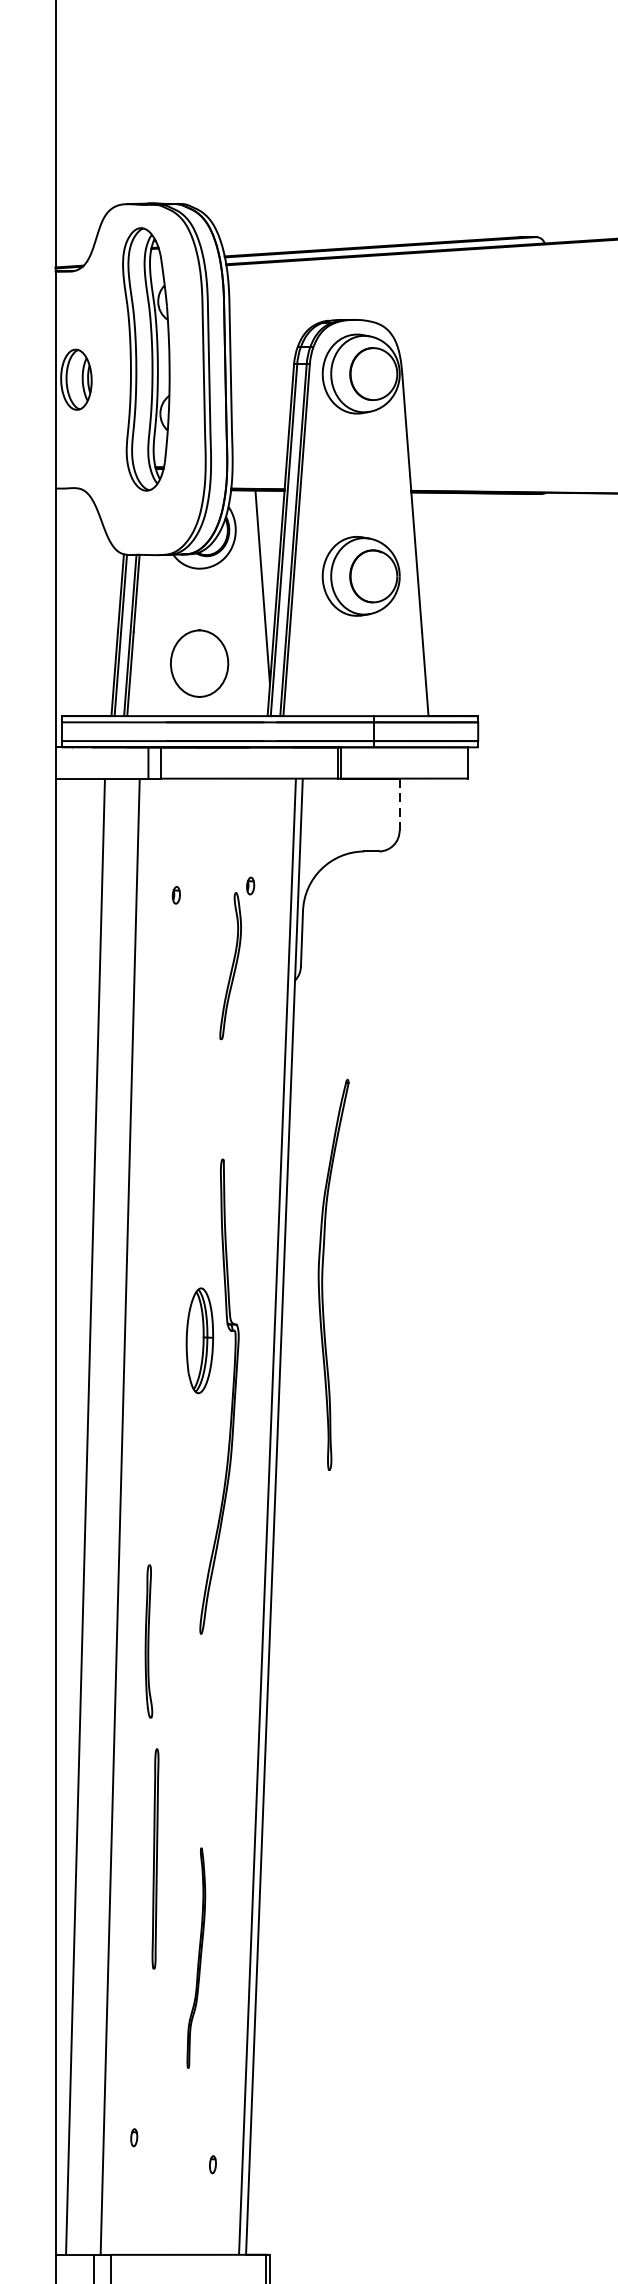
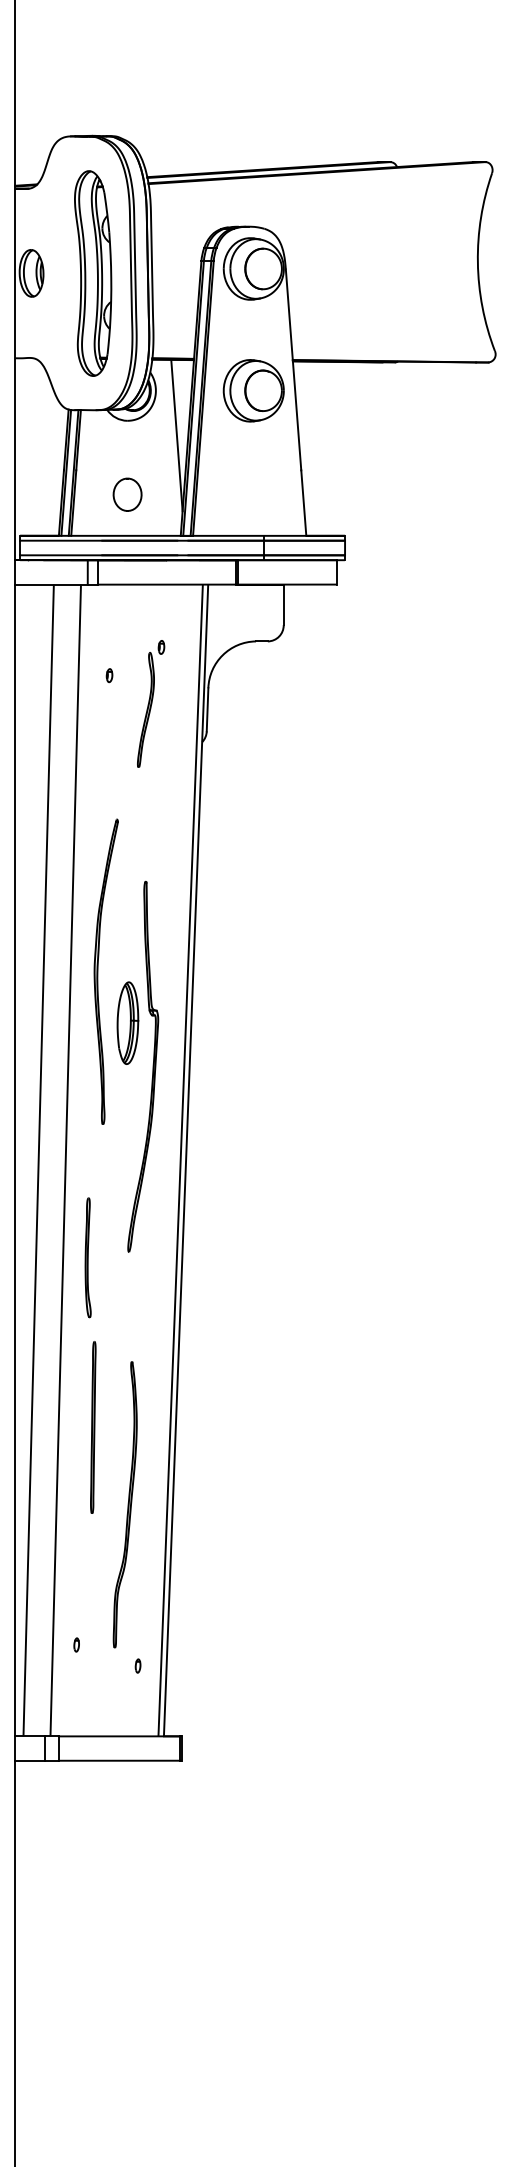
part: (146, 359) -> (93, 273), moved
part: (360, 575) -> (253, 390), moved
part: (199, 663) -> (127, 494), size x0.62
line: (399, 804) -> (283, 604), dashed -> solid
part: (237, 957) -> (151, 703), moved
part: (323, 1274) -> (98, 971), moved
part: (195, 1957) -> (124, 1504), size x1.67

